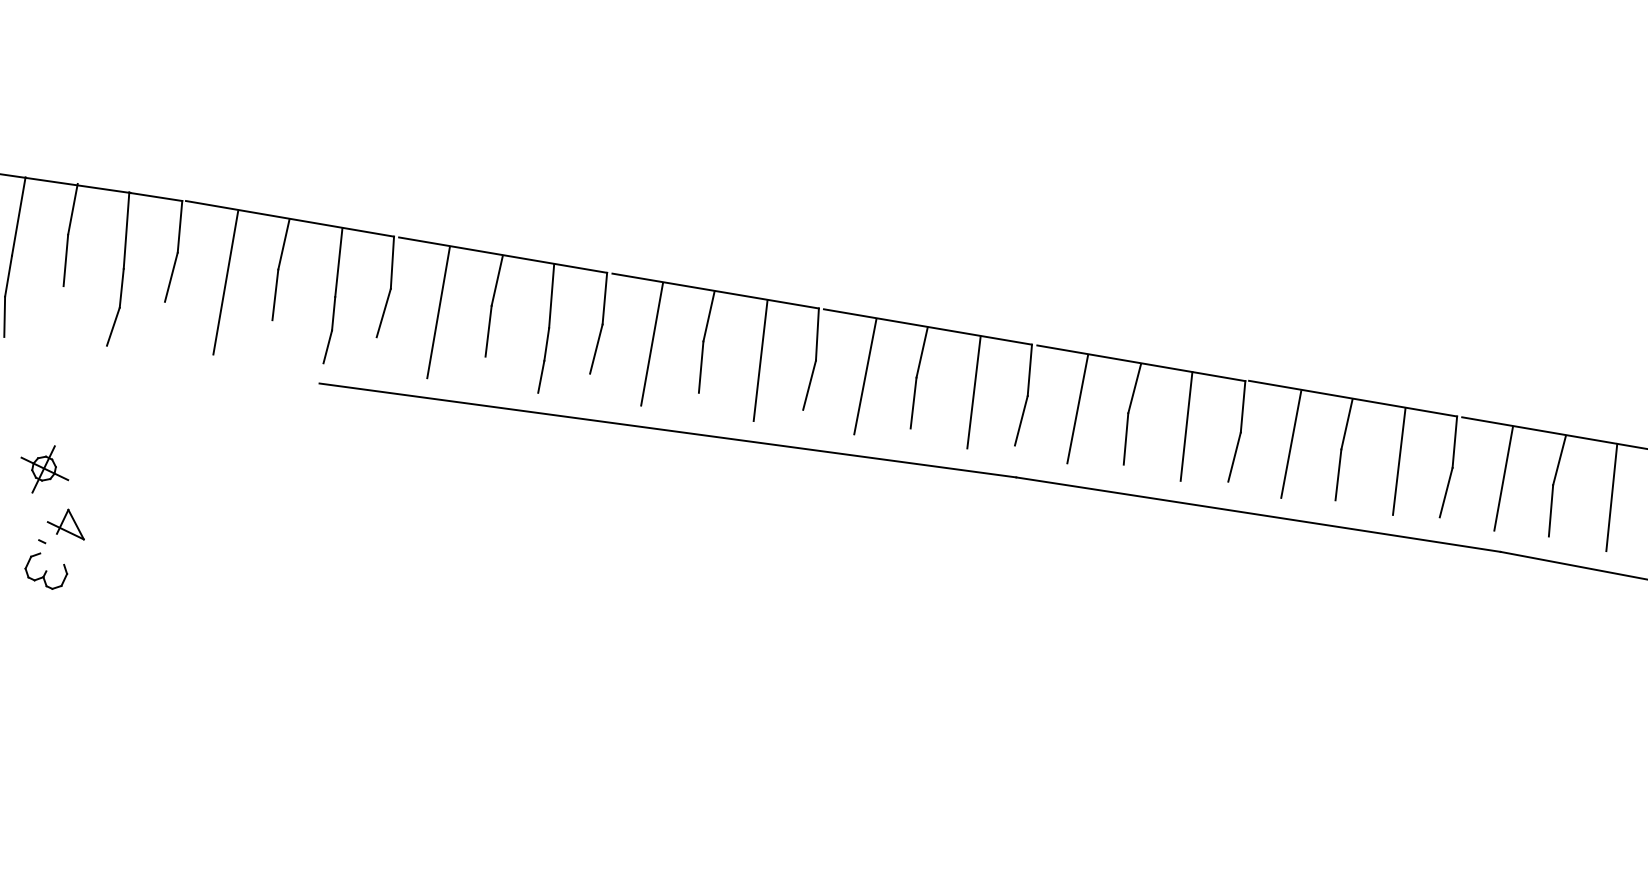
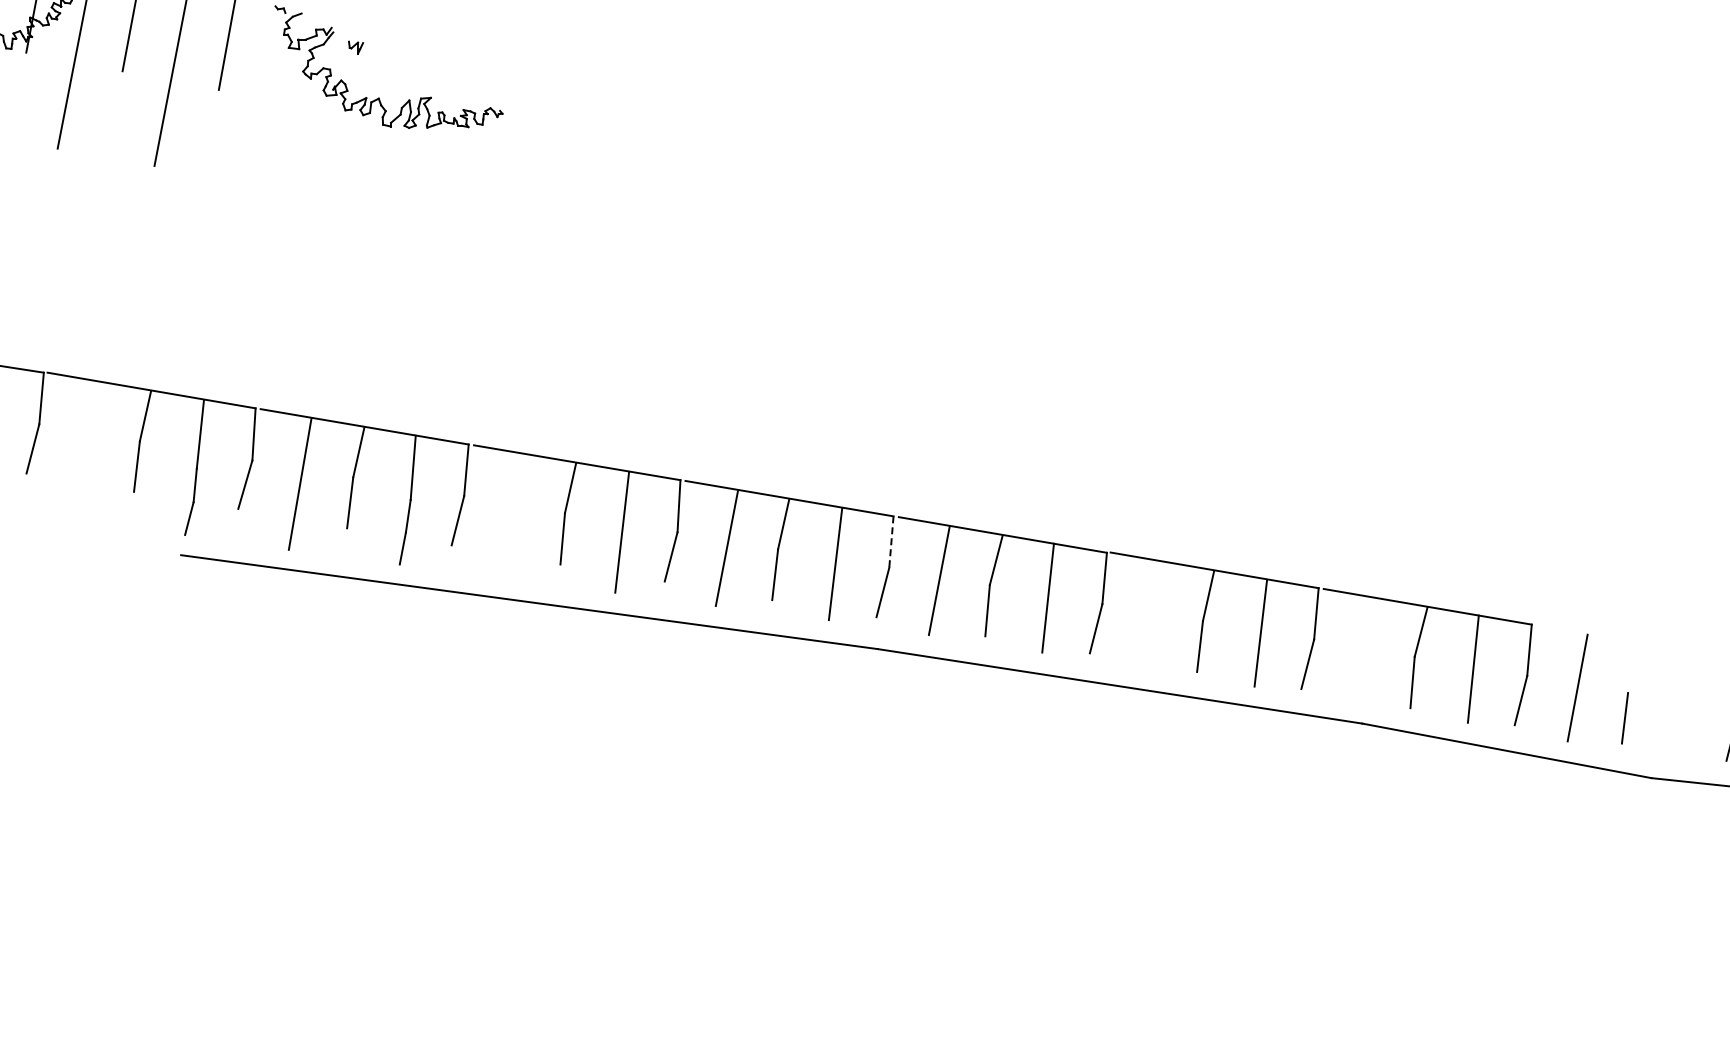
line: (224, 282) -> (86, 454), removed
line: (651, 343) -> (513, 515), removed
line: (1029, 370) -> (891, 542), solid -> dashed
line: (1290, 443) -> (1152, 615), removed
line: (1502, 478) -> (1364, 650), removed

